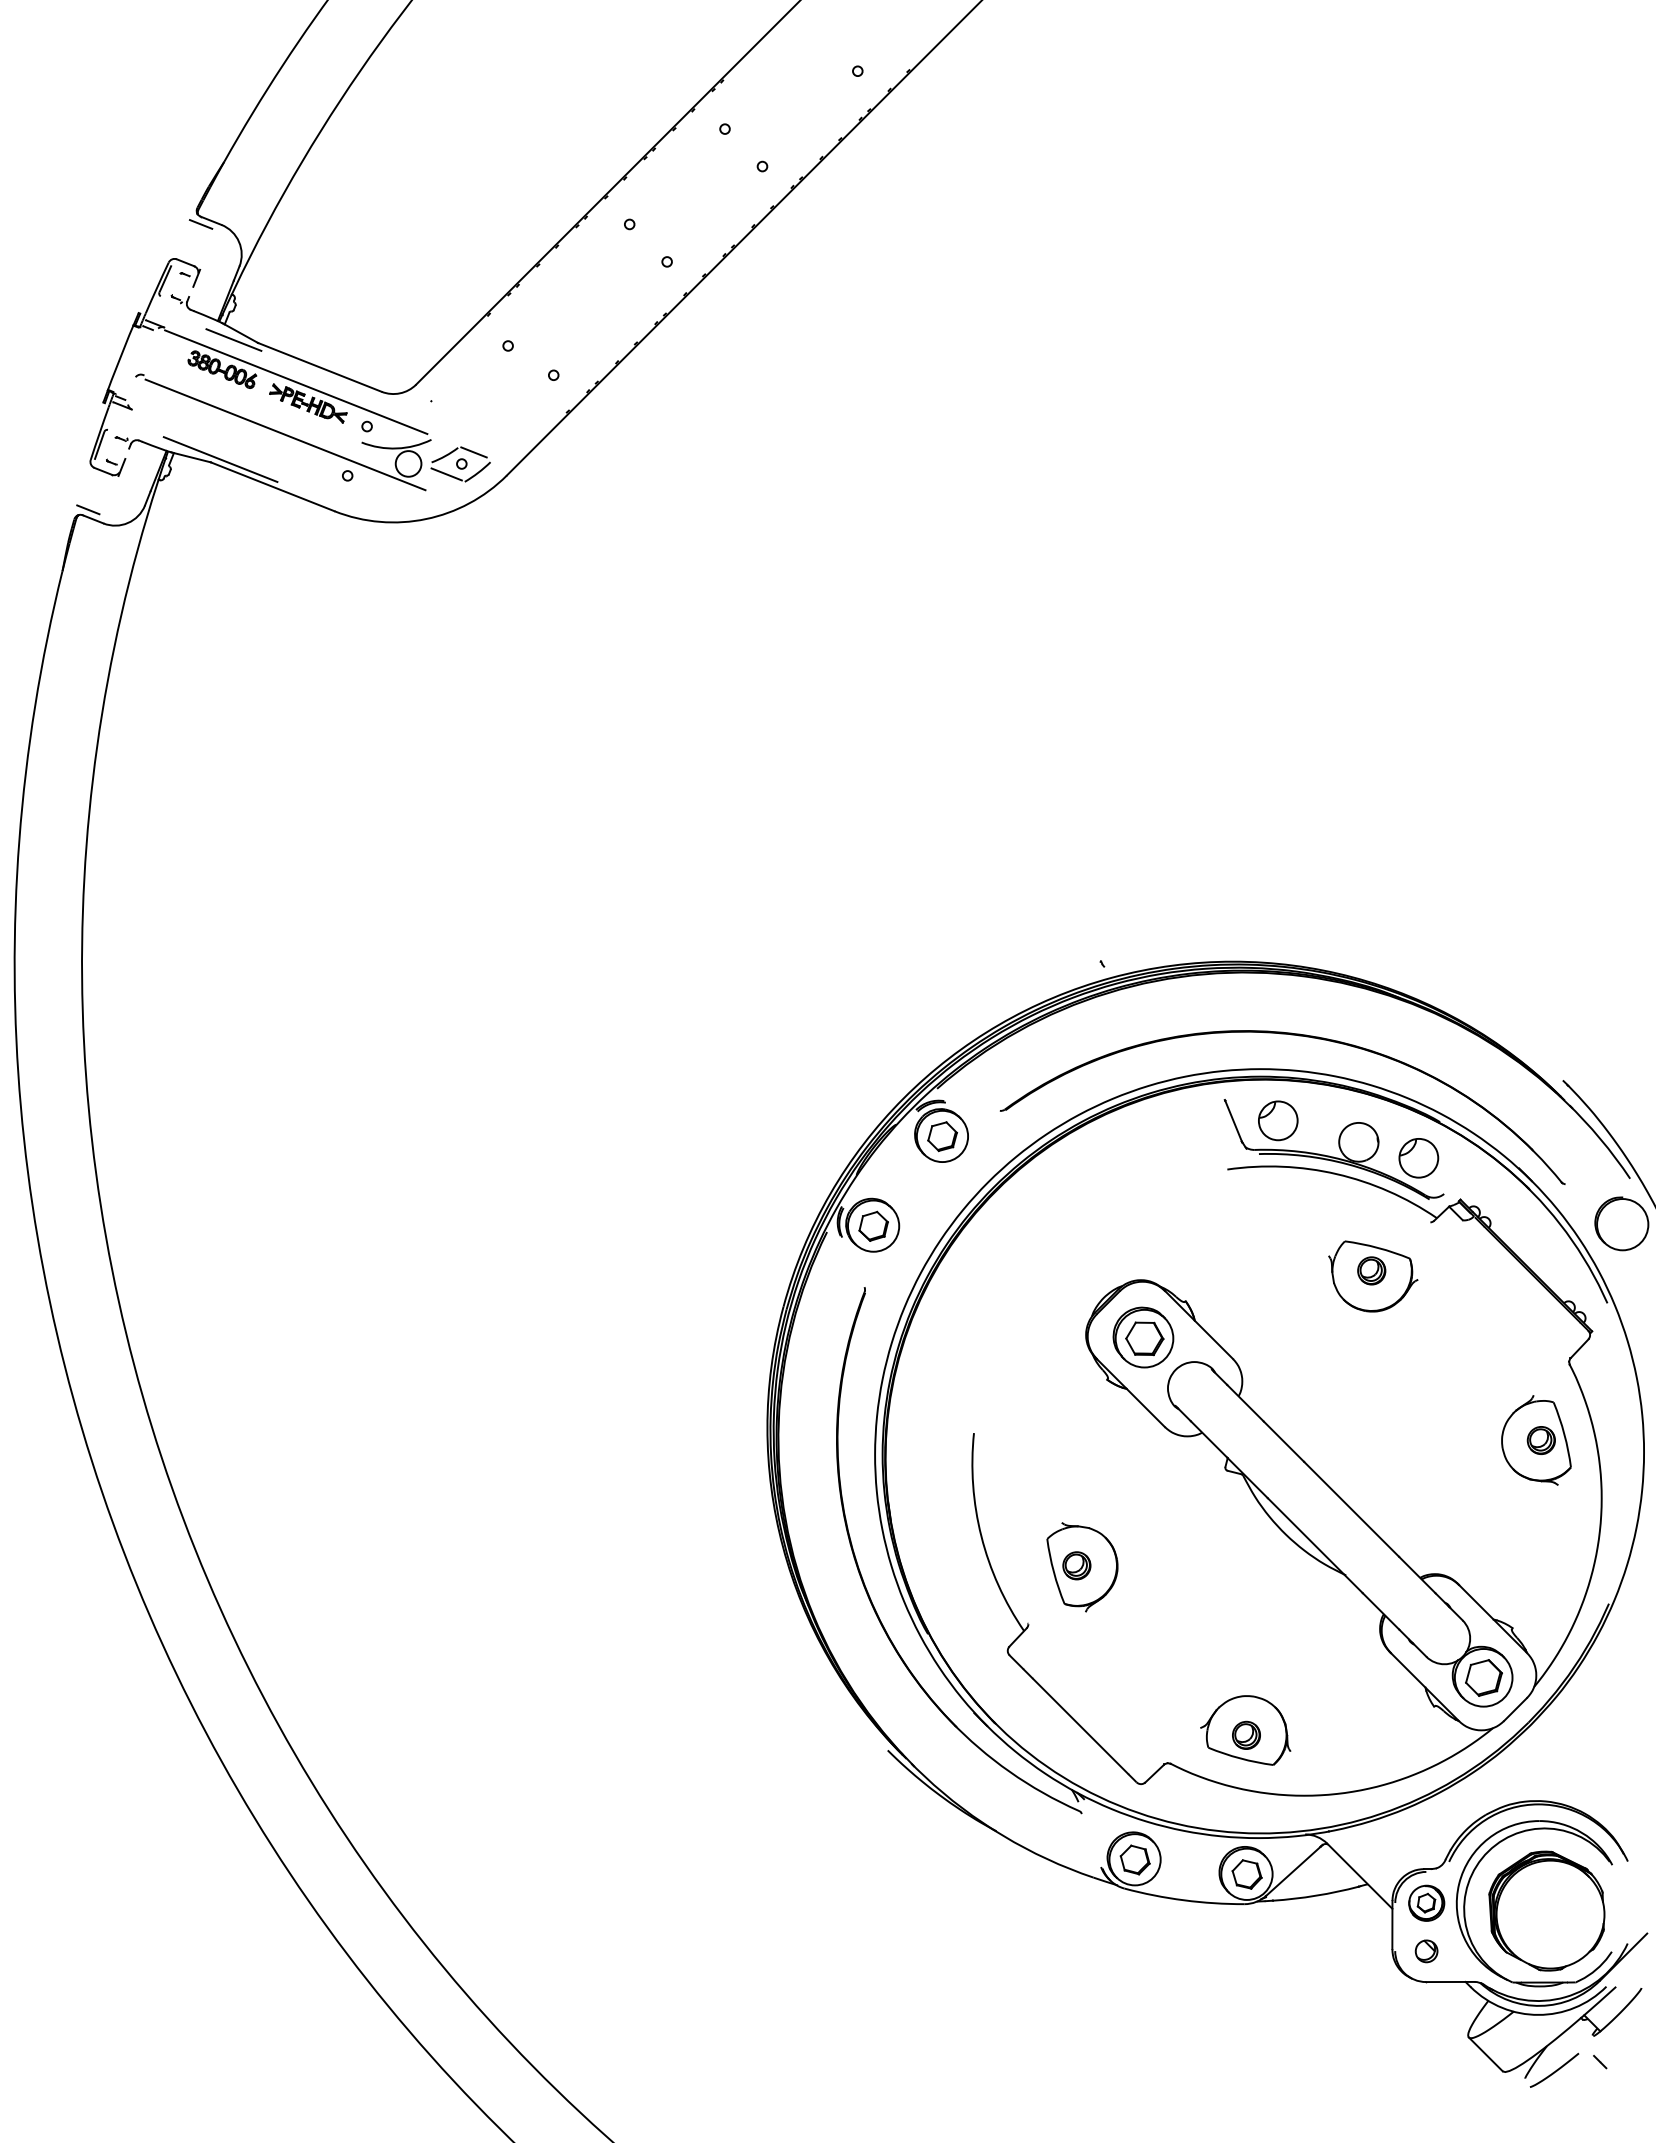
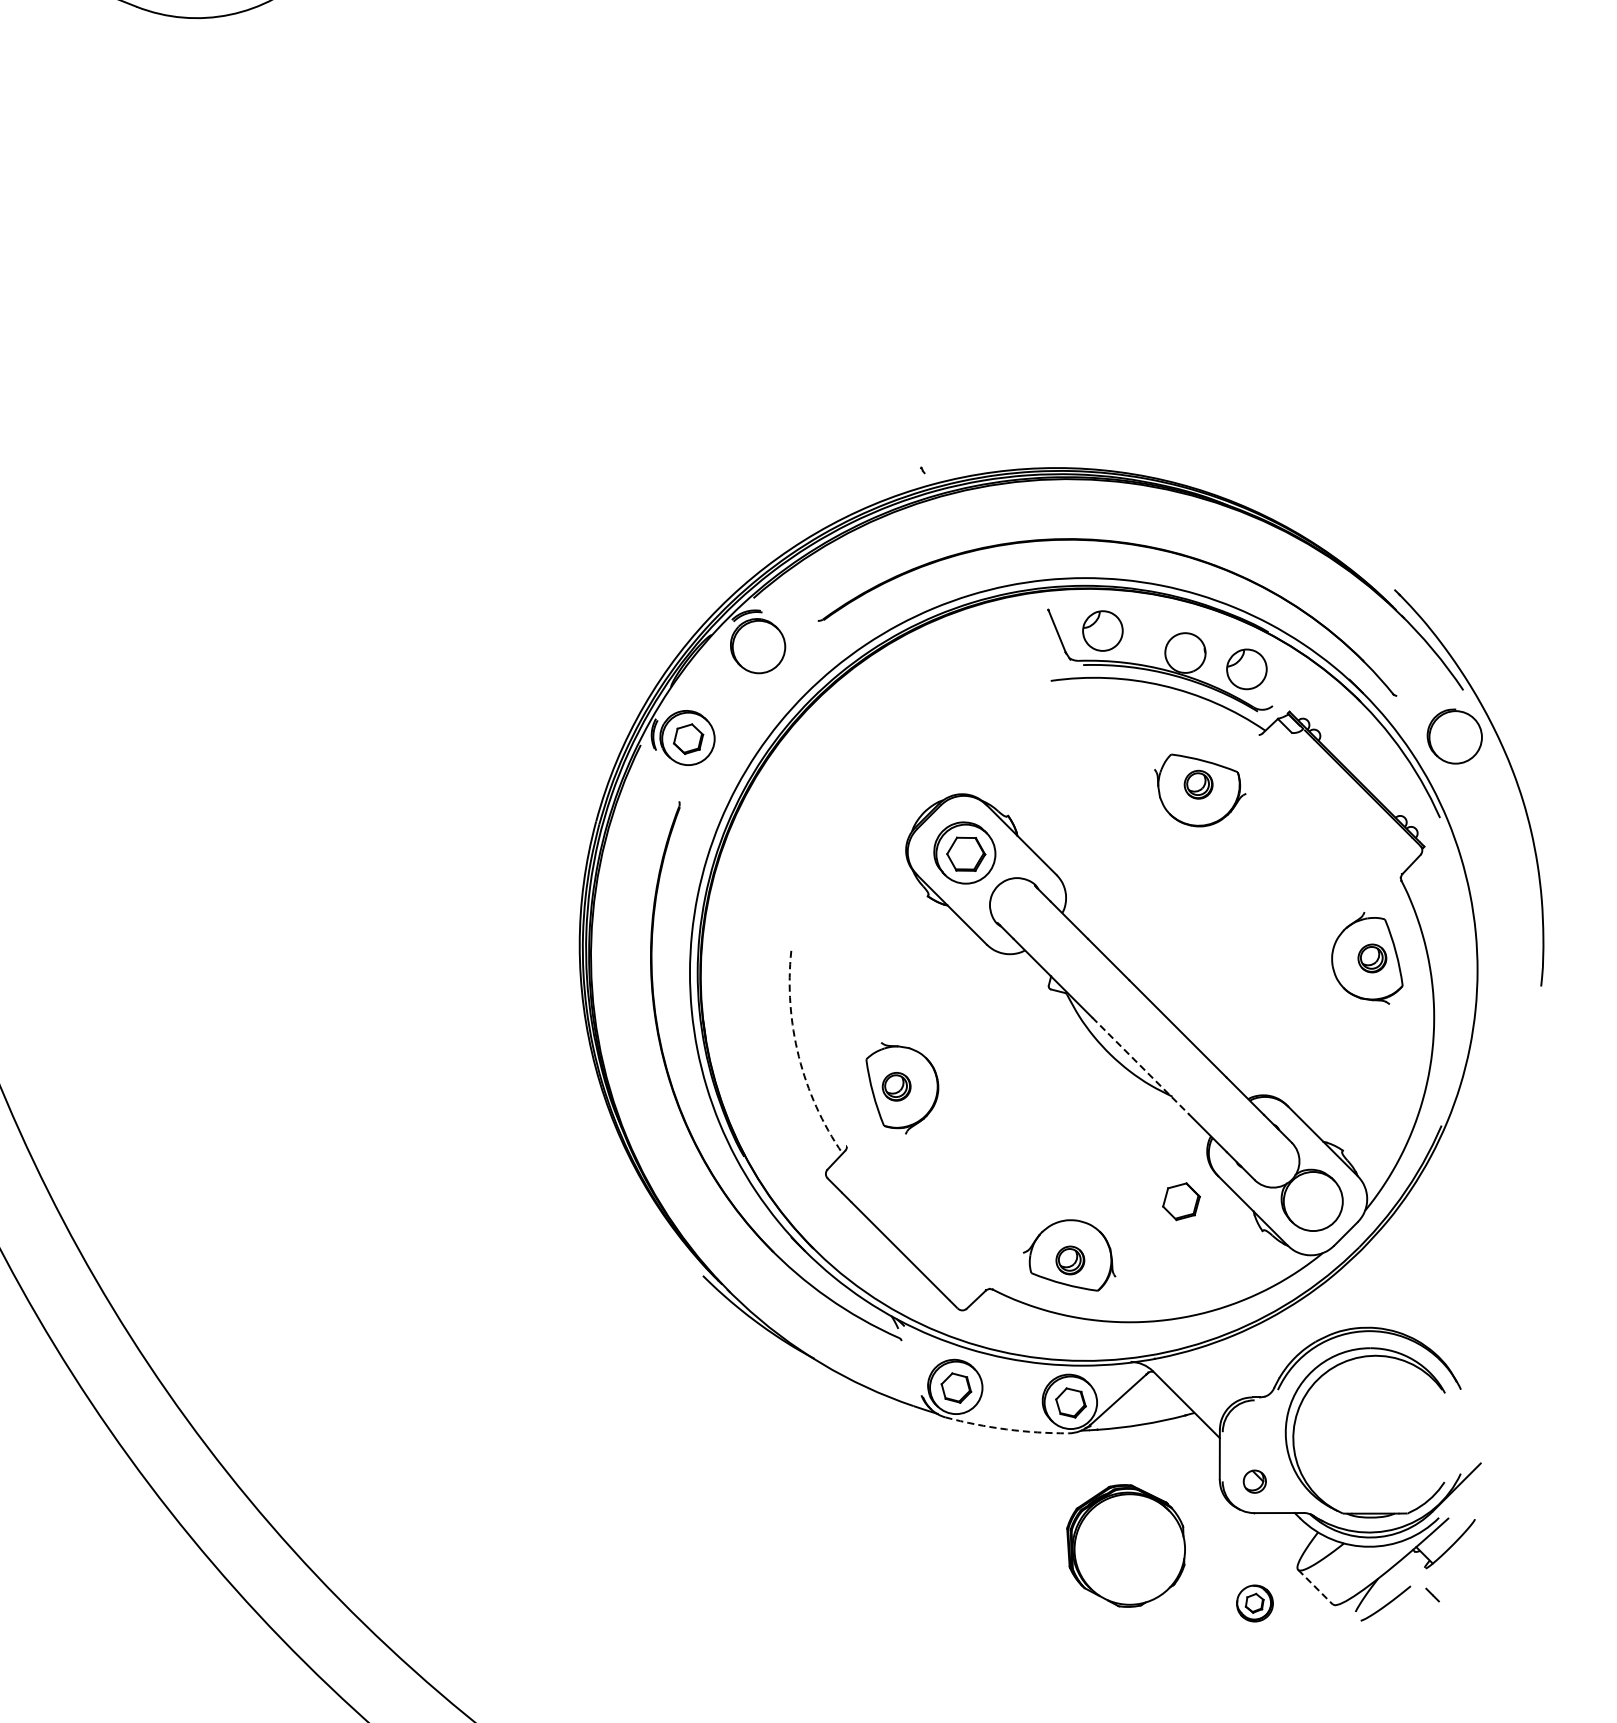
part: (942, 1136) -> (759, 647), removed
arc: (981, 1536) -> (798, 1056), solid -> dashed
line: (1315, 1546) -> (1141, 1067), solid -> dashed
part: (1483, 1677) -> (1181, 1201), moved
arc: (1184, 1900) -> (1006, 1429), solid -> dashed
part: (1426, 1902) -> (1254, 1602), moved
part: (1546, 1910) -> (1125, 1545), moved
line: (1485, 2054) -> (1315, 1587), solid -> dashed

